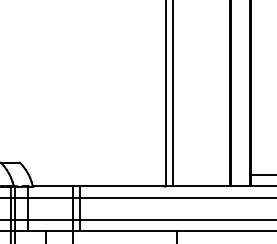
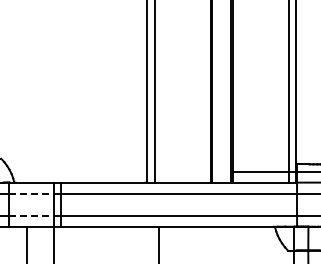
line: (50, 197) -> (31, 193), solid -> dashed
line: (50, 219) -> (31, 215), solid -> dashed

